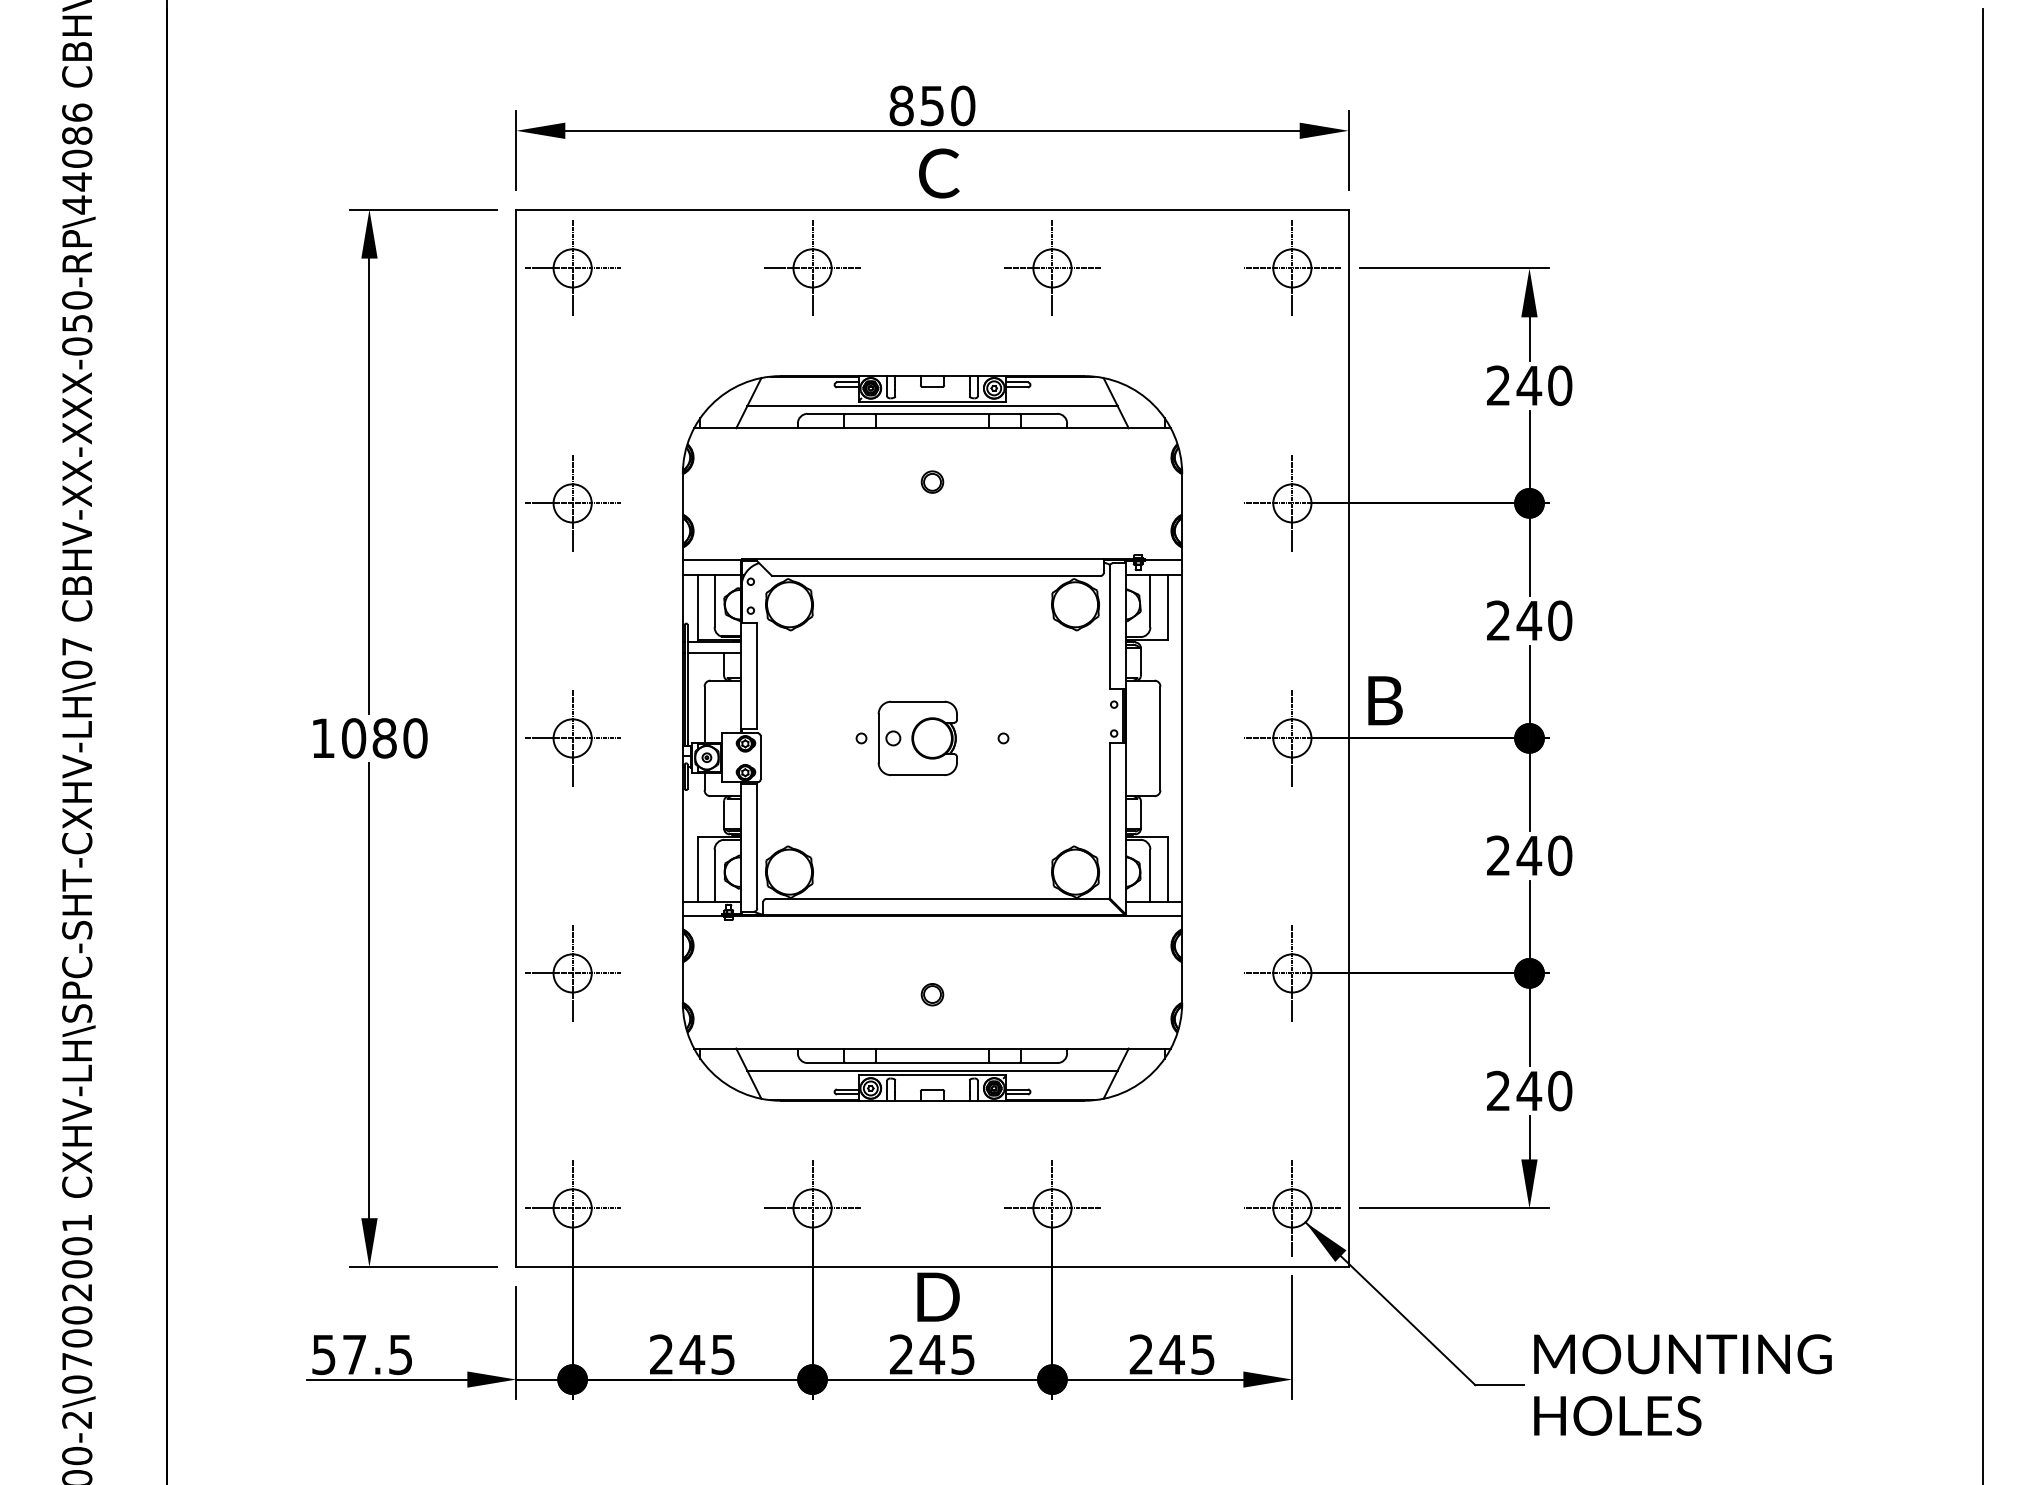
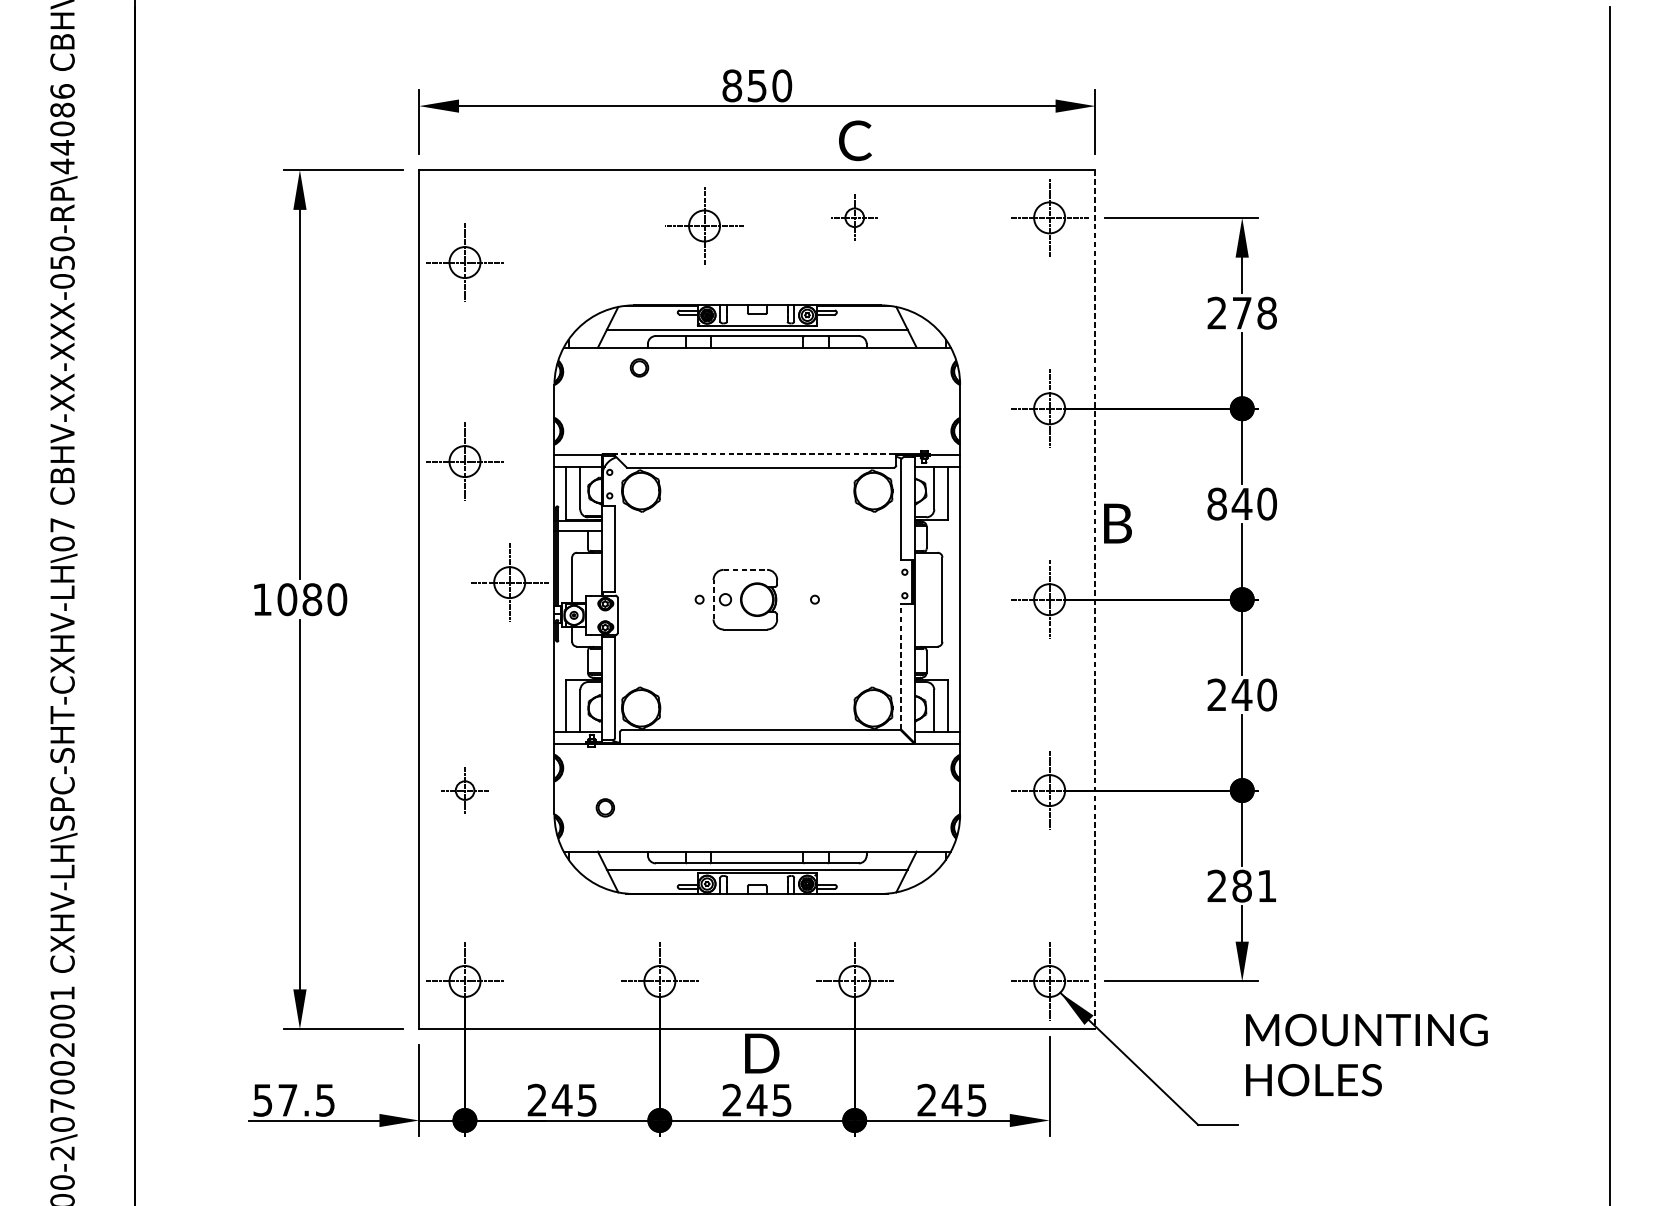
text: (939, 173) -> (855, 140), moved
part: (572, 267) -> (464, 261), moved
part: (812, 267) -> (704, 225), moved
part: (1052, 267) -> (854, 217), size x0.6
text: (1544, 385) -> (1254, 313), 240 -> 278
part: (932, 481) -> (639, 367), moved
part: (572, 503) -> (464, 461), moved
line: (923, 559) -> (749, 454), solid -> dashed
text: (1498, 620) -> (1217, 503), 240 -> 840
text: (1385, 700) -> (1117, 523), moved
line: (917, 701) -> (745, 569), solid -> dashed
line: (878, 737) -> (713, 598), solid -> dashed
part: (572, 738) -> (509, 582), moved
line: (1348, 738) -> (1095, 599), solid -> dashed
line: (1109, 820) -> (901, 666), solid -> dashed
part: (572, 973) -> (464, 790), size x0.6
part: (932, 994) -> (605, 807), moved
text: (1544, 1090) -> (1254, 885), 240 -> 281
text: (1682, 1384) -> (1366, 1054), moved

